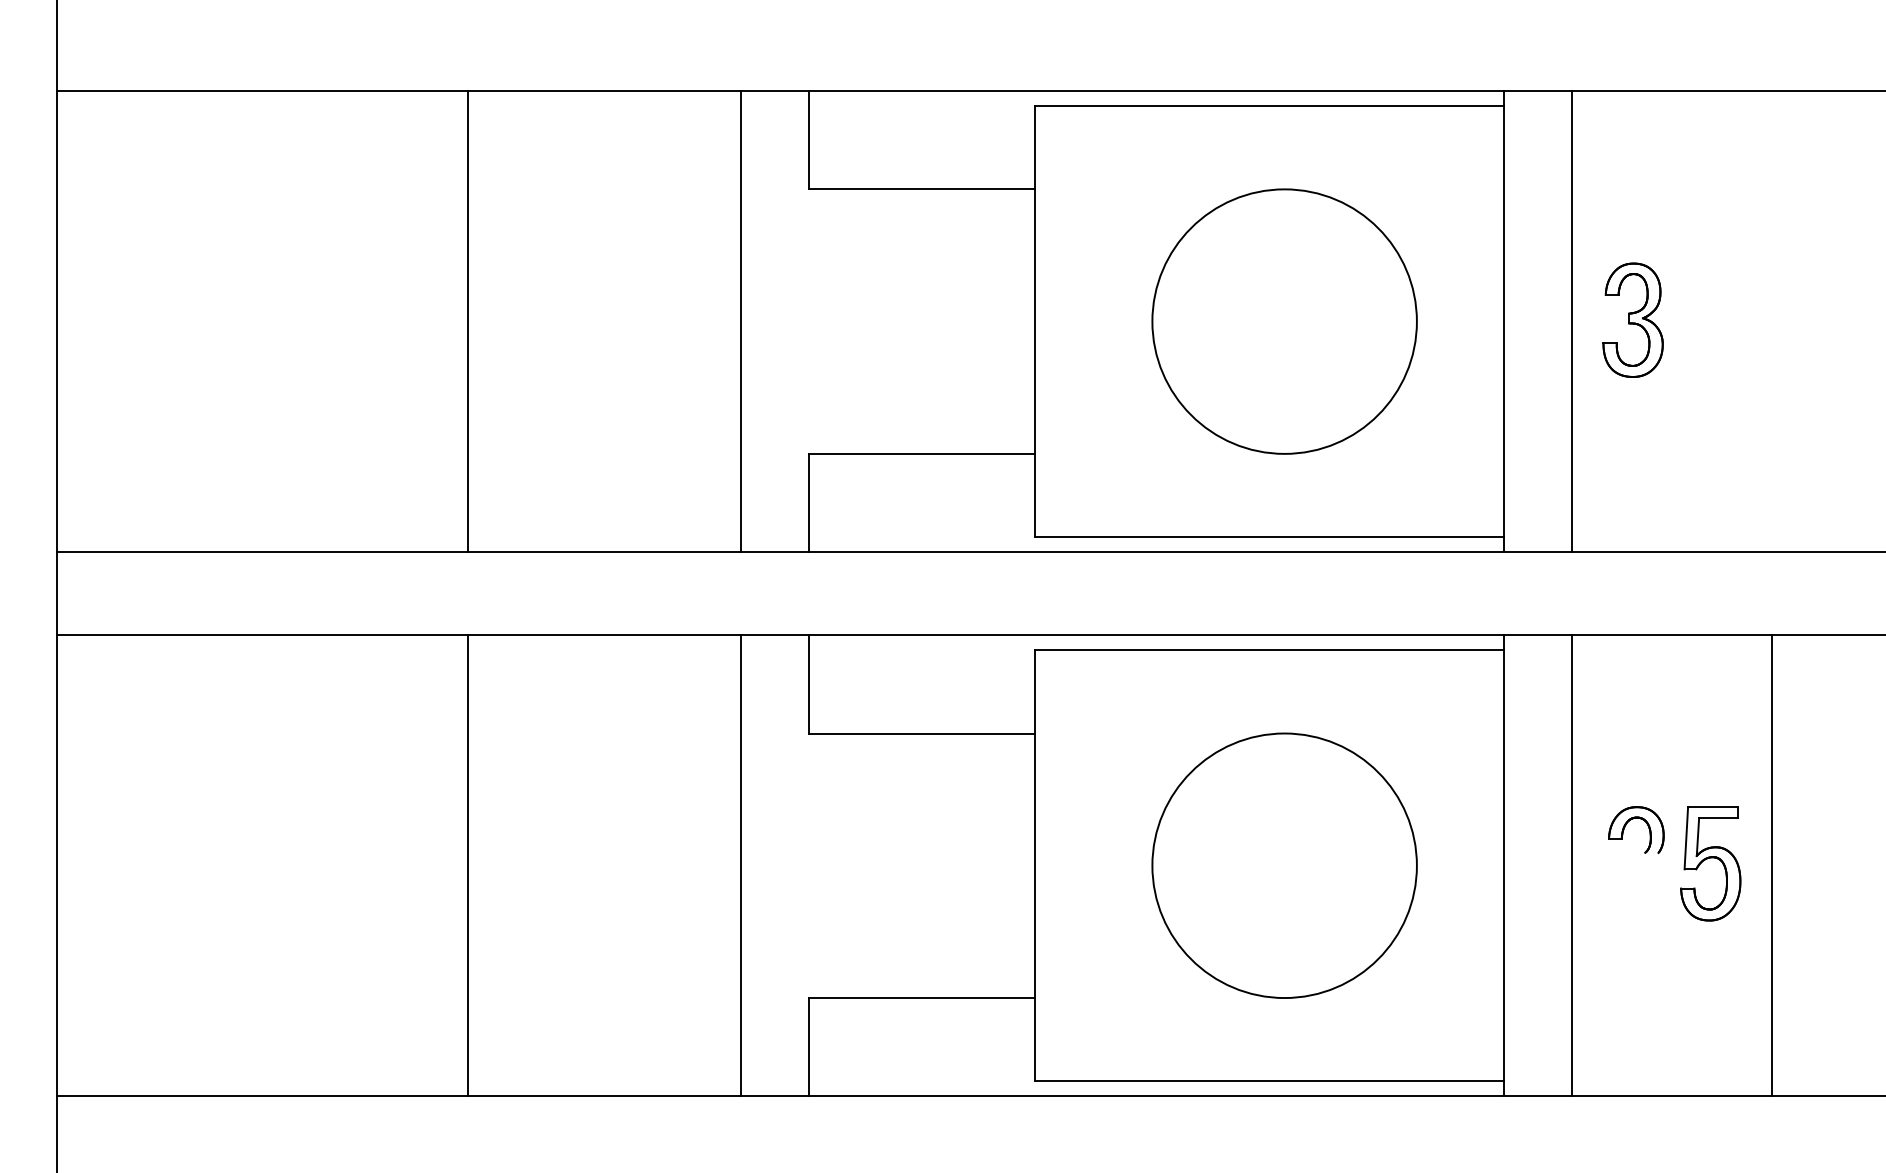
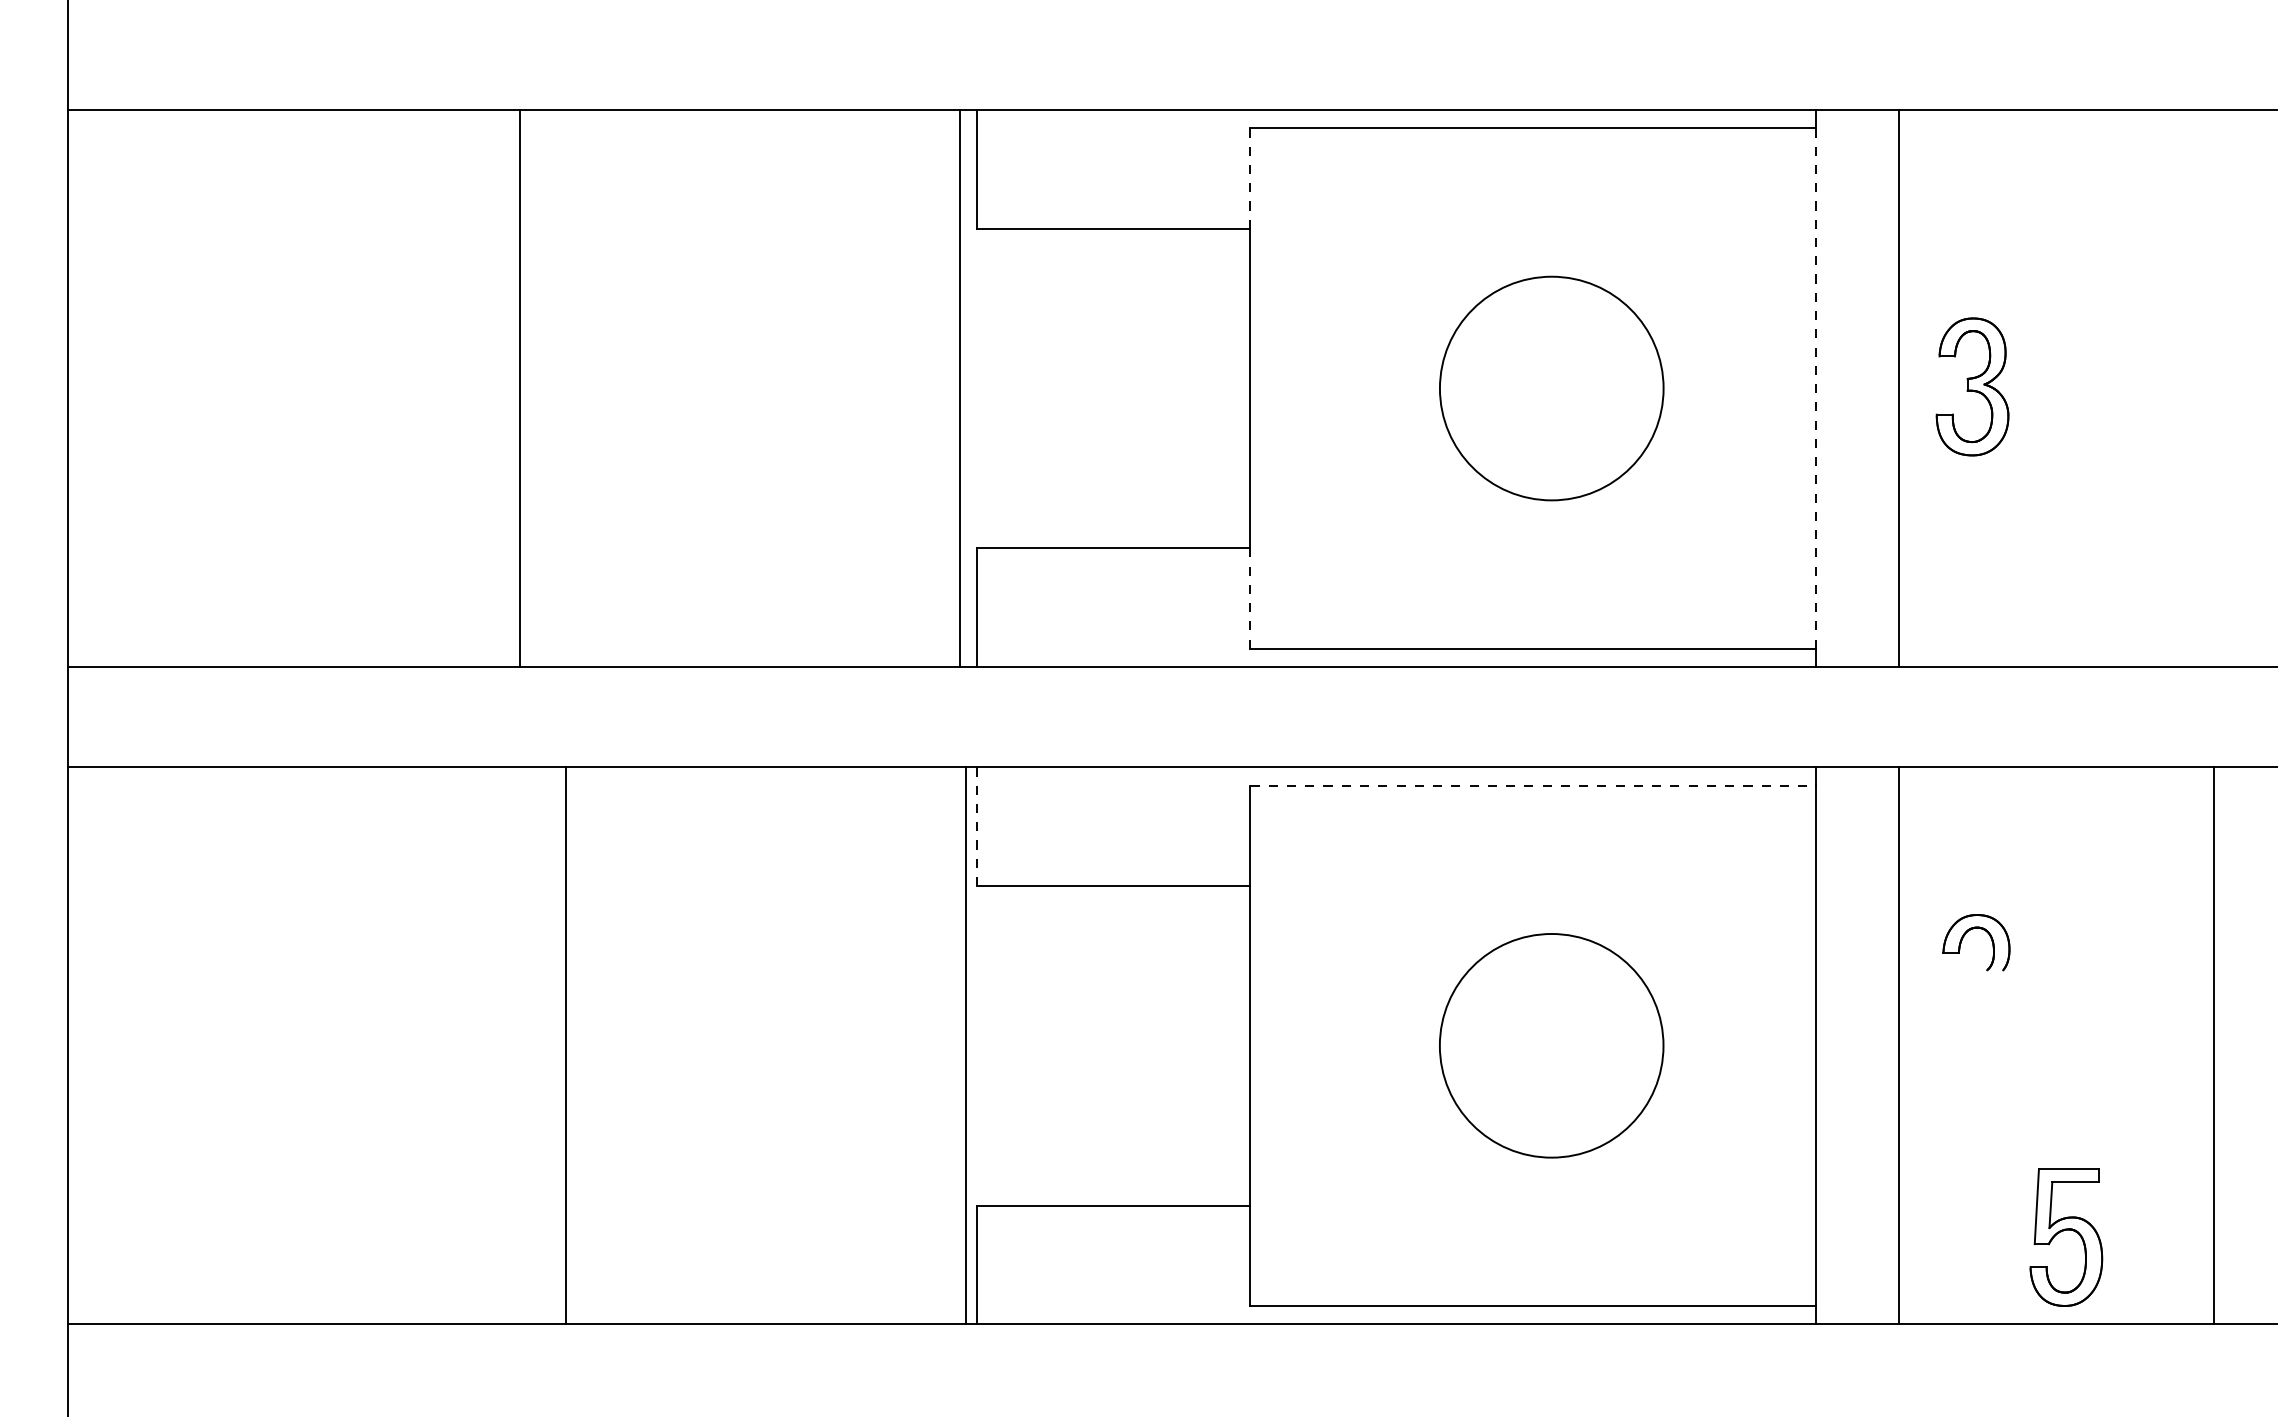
line: (1035, 147) -> (1250, 178), solid -> dashed
line: (468, 321) -> (519, 388), moved
line: (740, 321) -> (960, 388), moved
circle: (1284, 321) -> (1551, 388), size x0.7
line: (1503, 322) -> (1816, 389), solid -> dashed
line: (1035, 495) -> (1250, 598), solid -> dashed
line: (1269, 650) -> (1533, 785), solid -> dashed
line: (808, 684) -> (976, 826), solid -> dashed
part: (1627, 824) -> (1965, 935), moved
part: (1708, 858) -> (2063, 1231), moved
line: (740, 865) -> (966, 1045), moved
circle: (1284, 865) -> (1551, 1045), size x0.7
line: (1771, 865) -> (2213, 1045), moved

